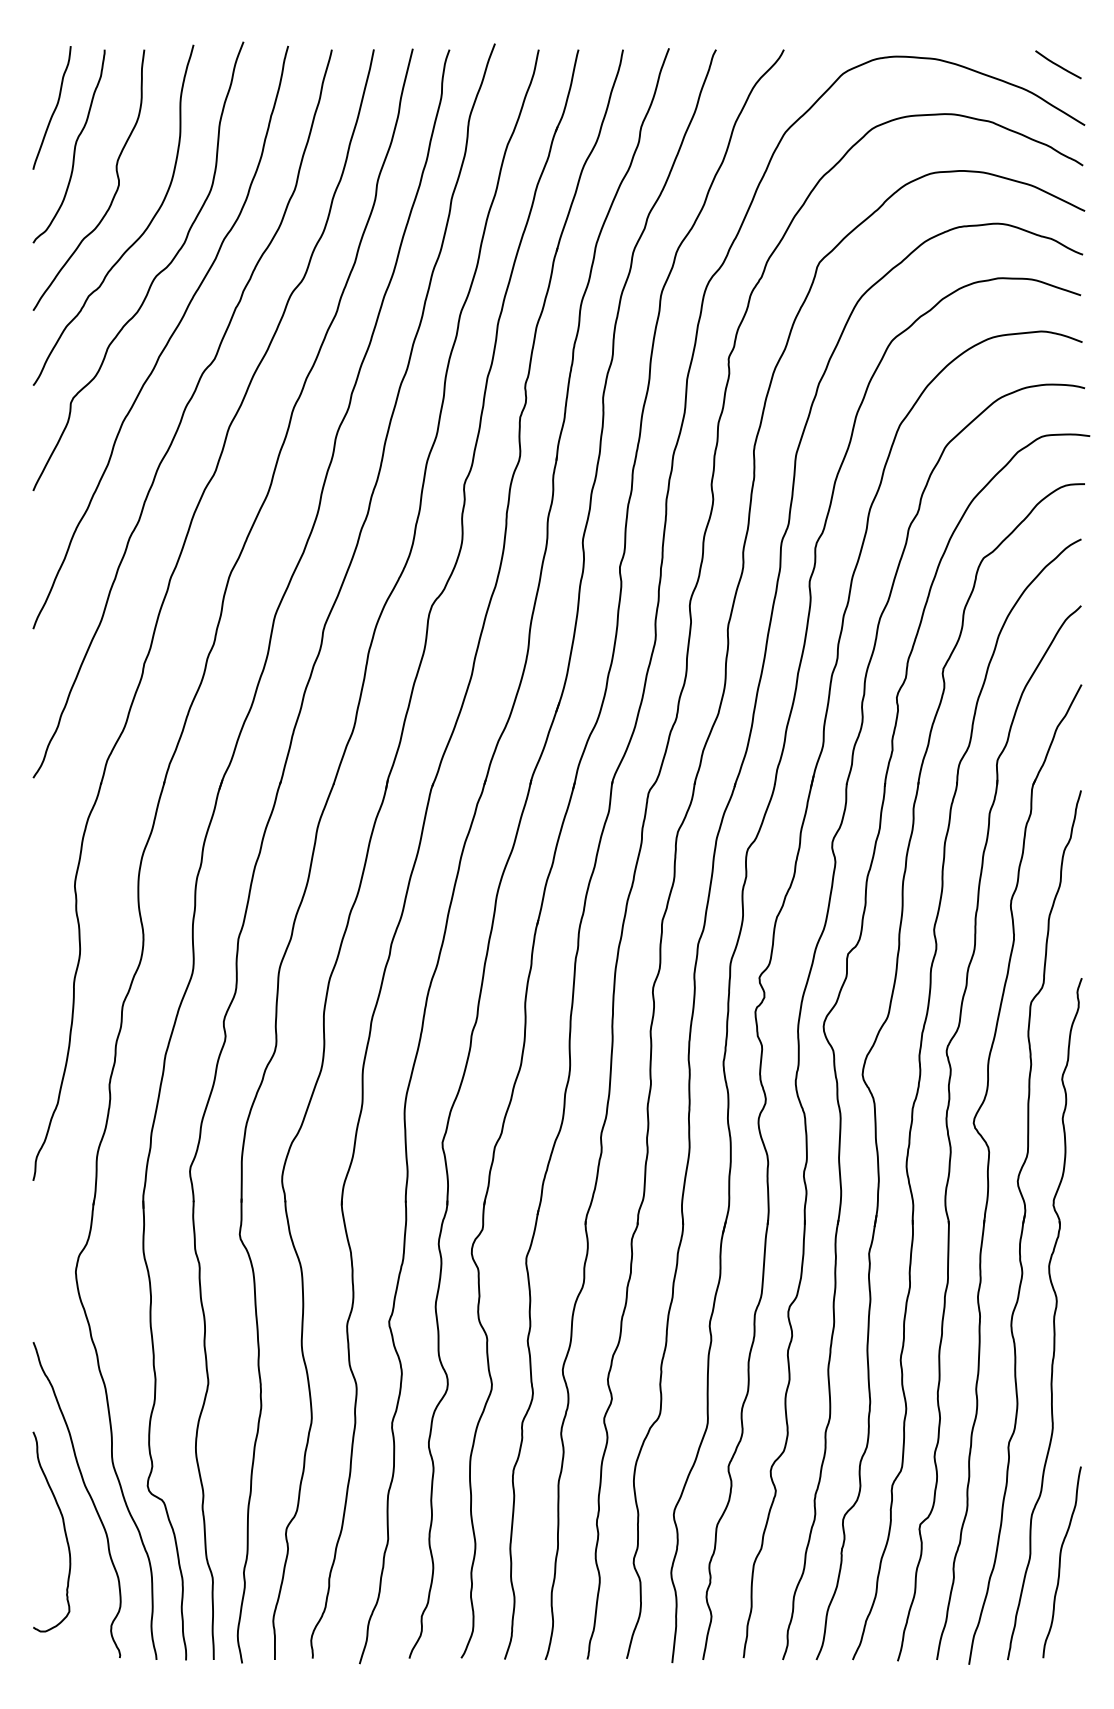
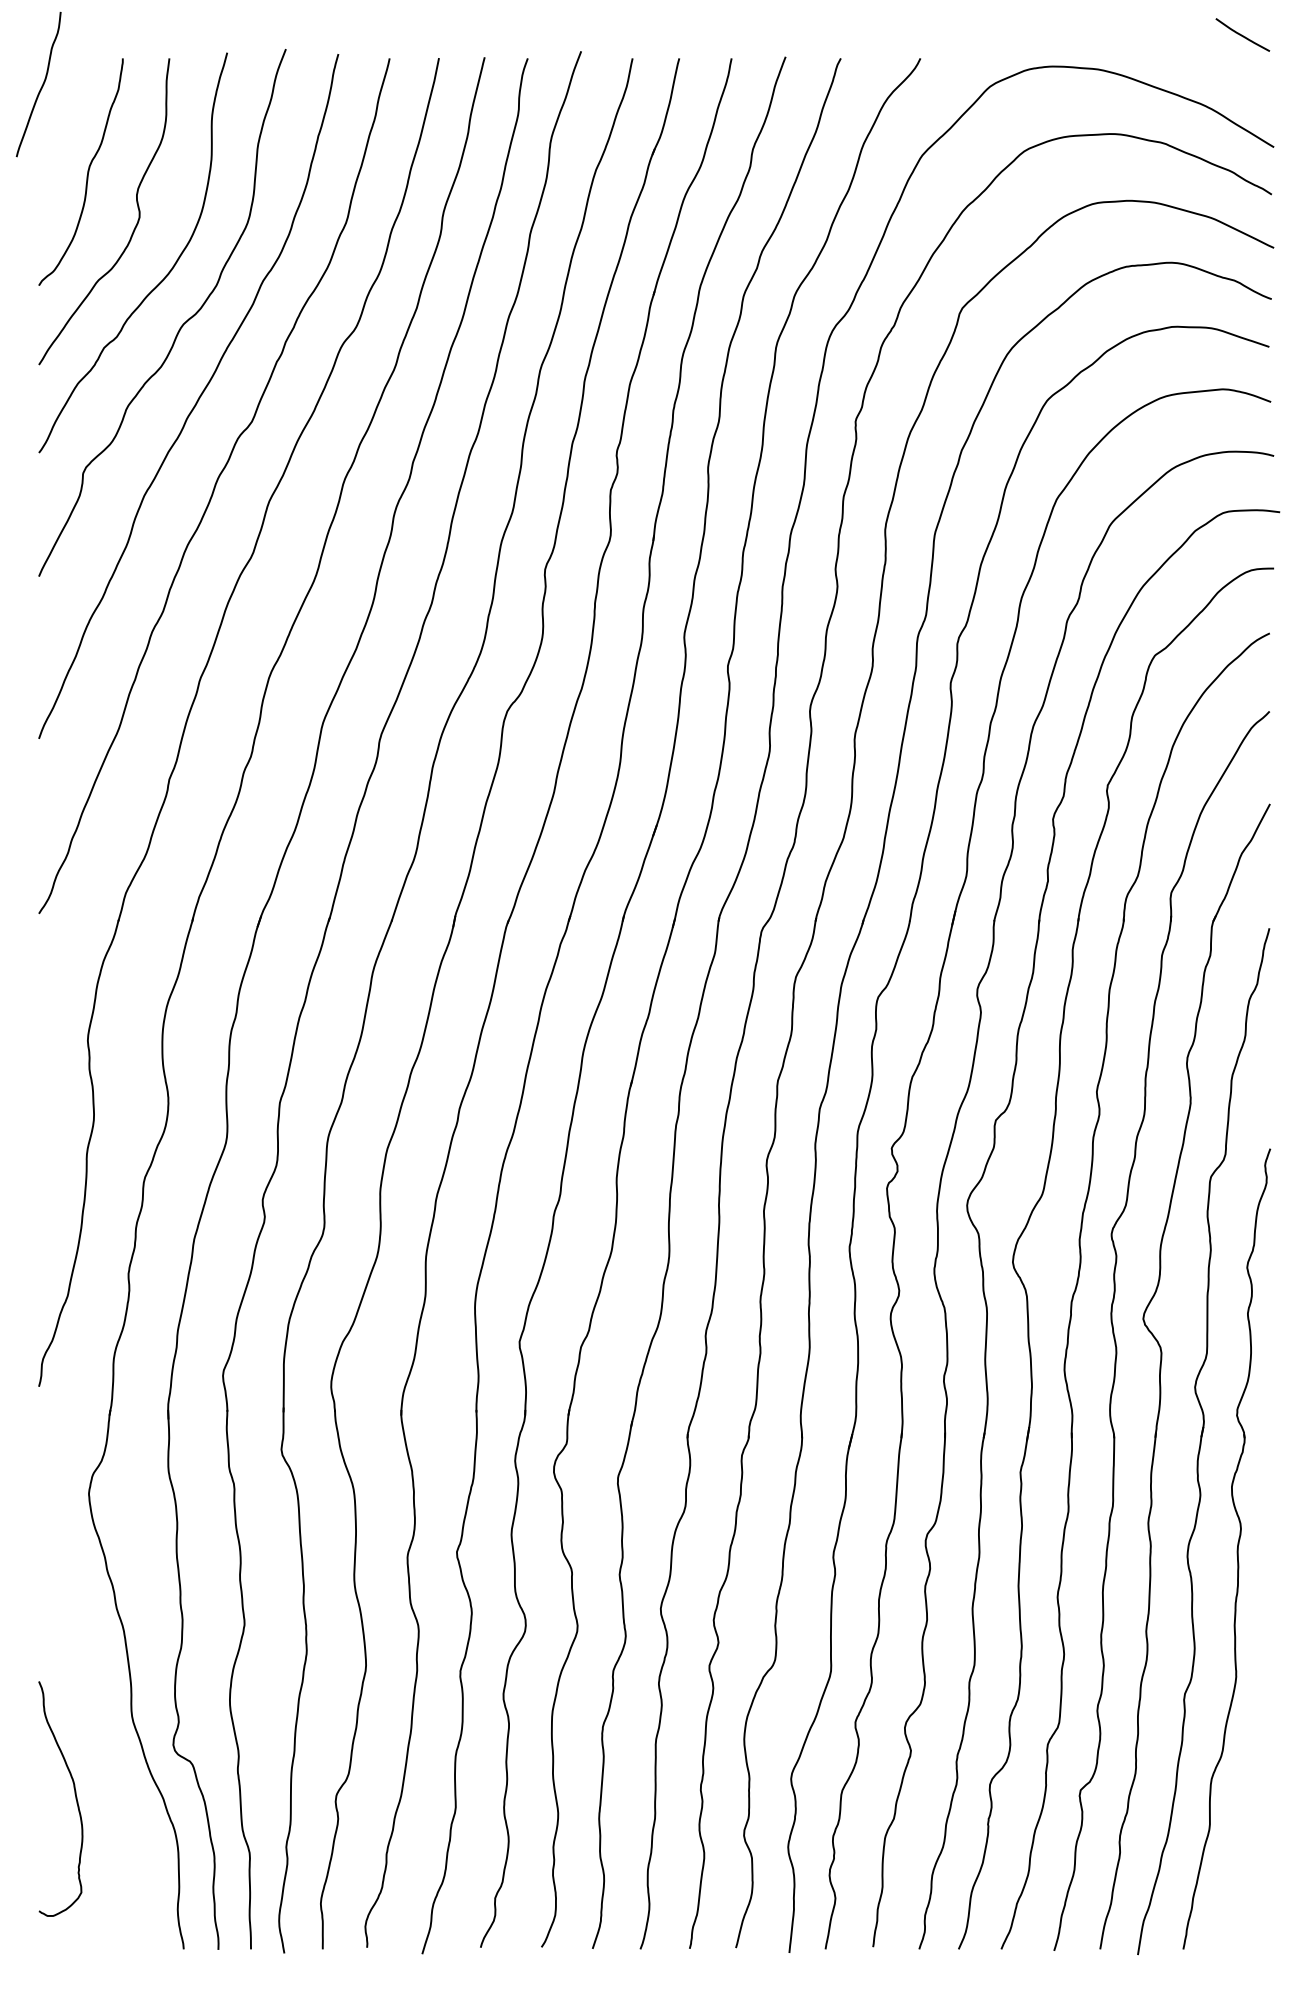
line: (1058, 64) -> (1242, 34), moved
curve: (54, 108) -> (41, 85), moved
curve: (88, 1494) -> (103, 1755), removed
curve: (1060, 1562) -> (1245, 1834), removed

